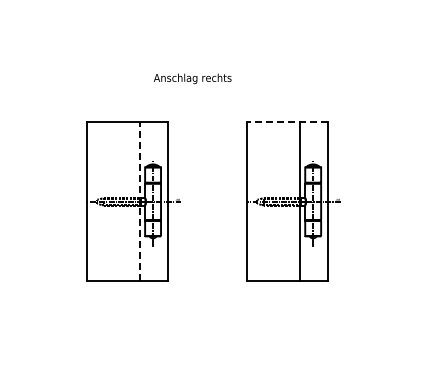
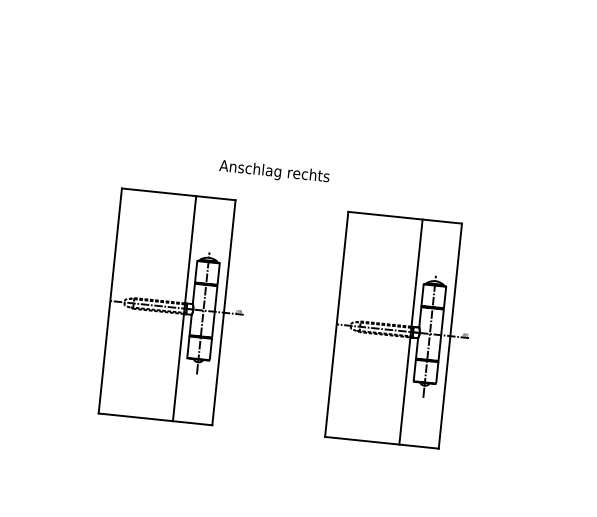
text: (192, 78) -> (274, 171), moved
line: (286, 122) -> (403, 218), dashed -> solid
line: (139, 201) -> (184, 308), dashed -> solid

